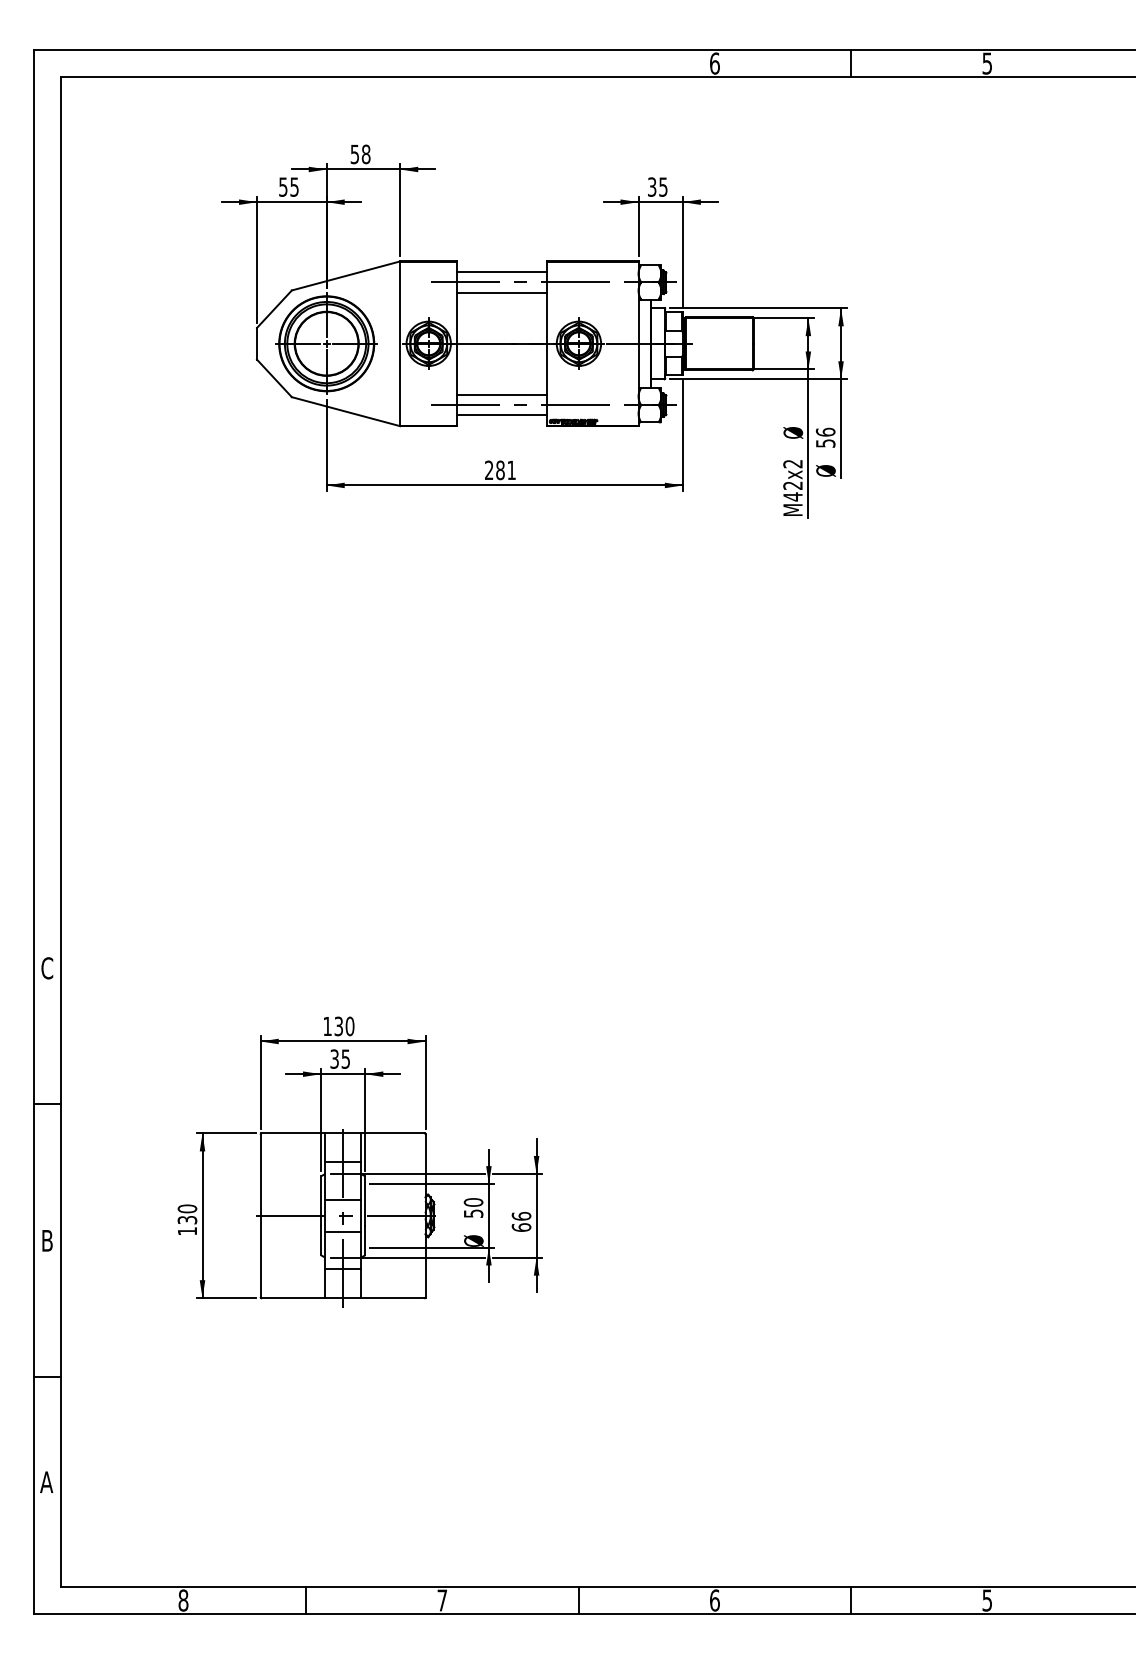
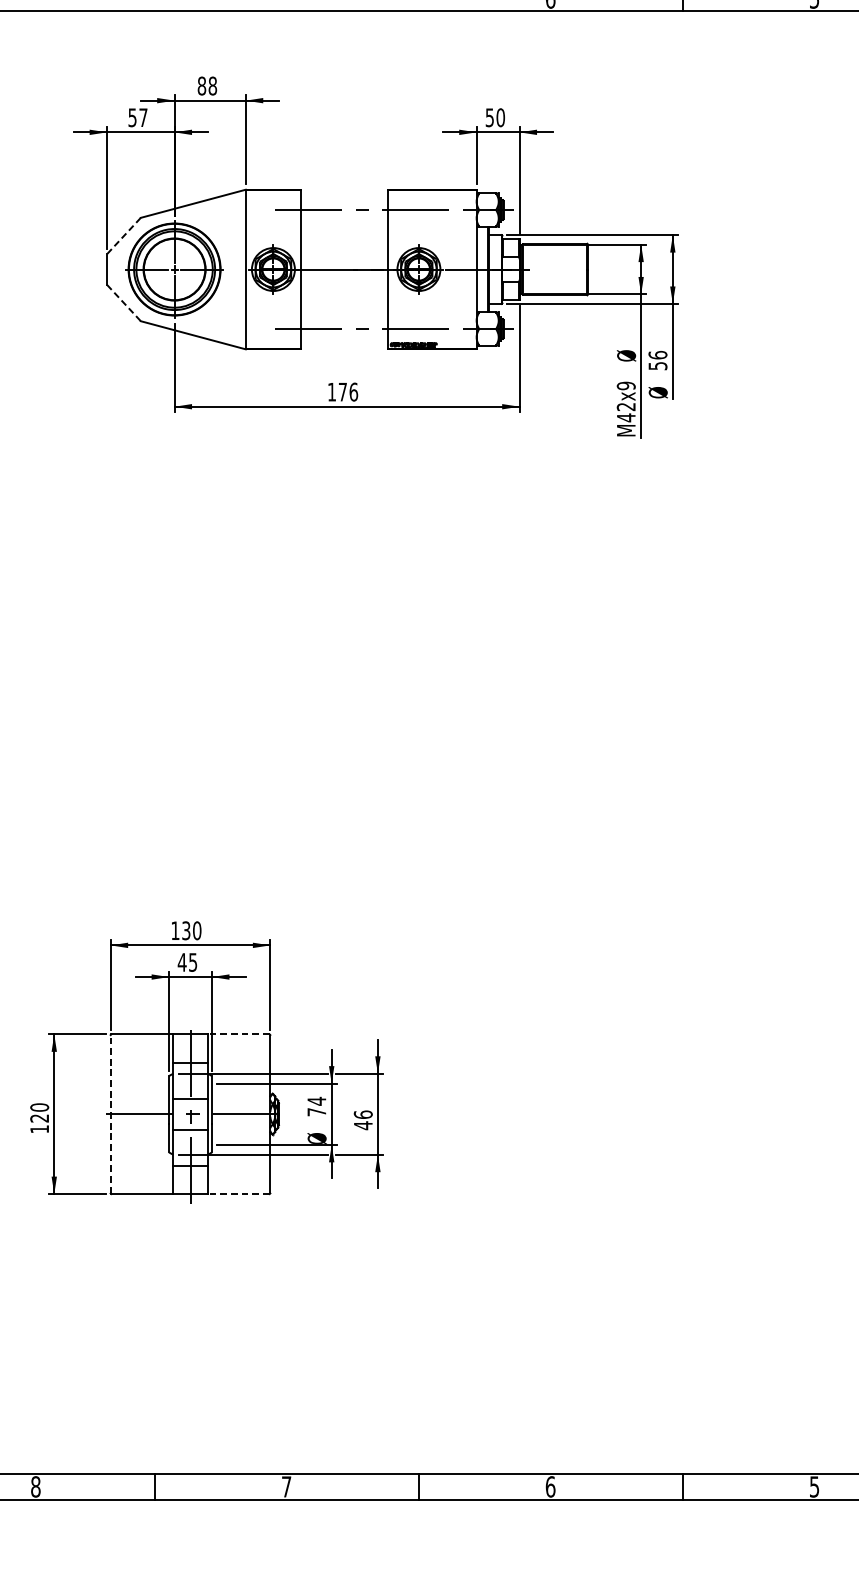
text: (354, 154) -> (201, 86), 58 -> 88
text: (294, 186) -> (143, 117), 55 -> 57
text: (657, 186) -> (495, 117), 35 -> 50
line: (502, 272) -> (344, 200), removed
line: (502, 292) -> (344, 219), removed
line: (274, 309) -> (124, 236), solid -> dashed
line: (274, 378) -> (124, 303), solid -> dashed
line: (502, 395) -> (344, 319), removed
line: (502, 415) -> (344, 338), removed
text: (792, 463) -> (625, 385), M42x2 -> M42x9
text: (500, 470) -> (342, 392), 281 -> 176
text: (334, 1058) -> (182, 961), 35 -> 45
line: (392, 1133) -> (238, 1034), solid -> dashed
text: (473, 1207) -> (316, 1106), 50 -> 74
line: (260, 1215) -> (110, 1113), solid -> dashed
text: (187, 1220) -> (39, 1118), 130 -> 120
text: (521, 1227) -> (363, 1125), 66 -> 46
line: (392, 1298) -> (238, 1194), solid -> dashed

